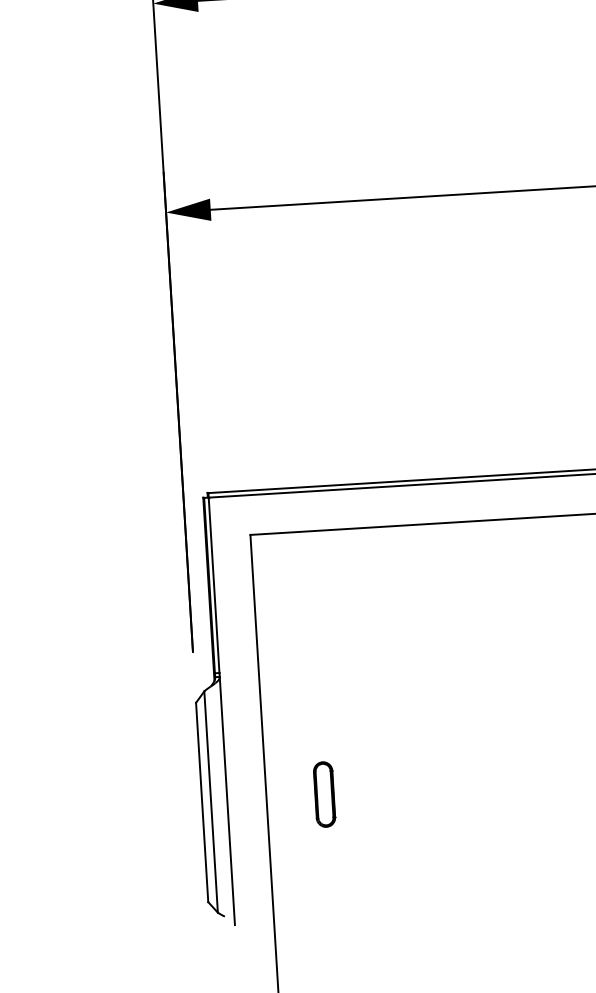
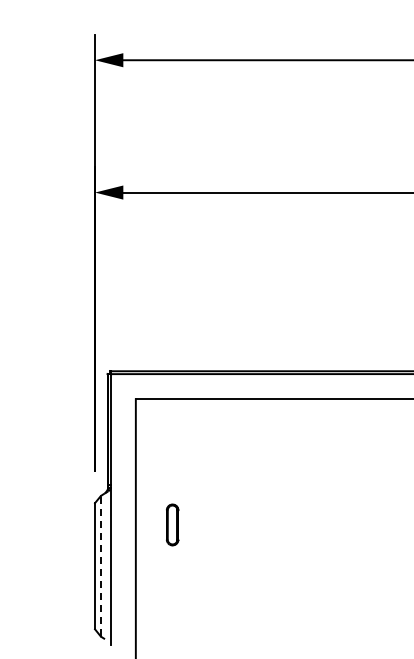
part: (324, 793) -> (172, 524), moved
line: (210, 800) -> (100, 565), solid -> dashed

